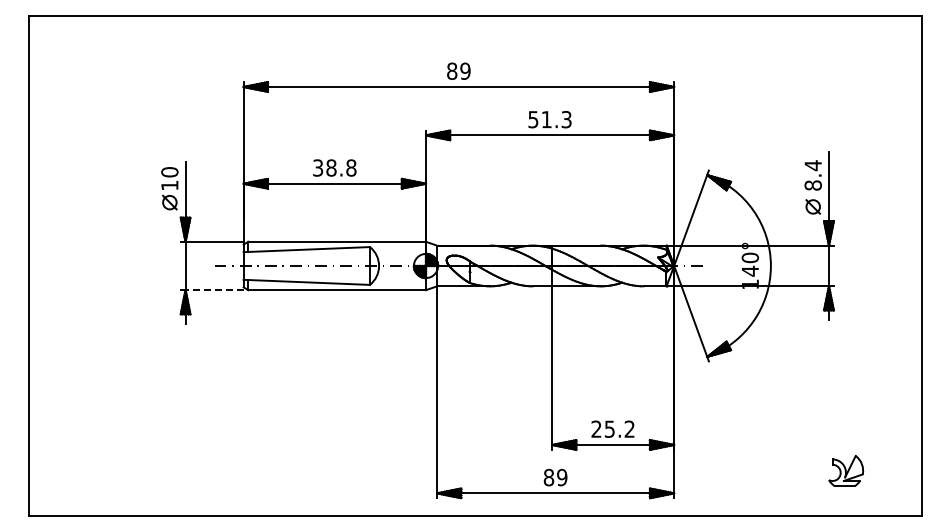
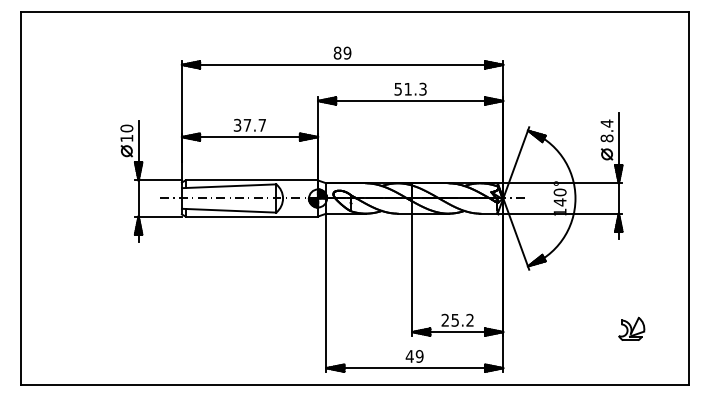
text: (341, 167) -> (254, 124), 38.8 -> 37.7
line: (214, 290) -> (160, 216), dashed -> solid
part: (846, 470) -> (631, 328), moved
text: (548, 477) -> (409, 356), 89 -> 49

